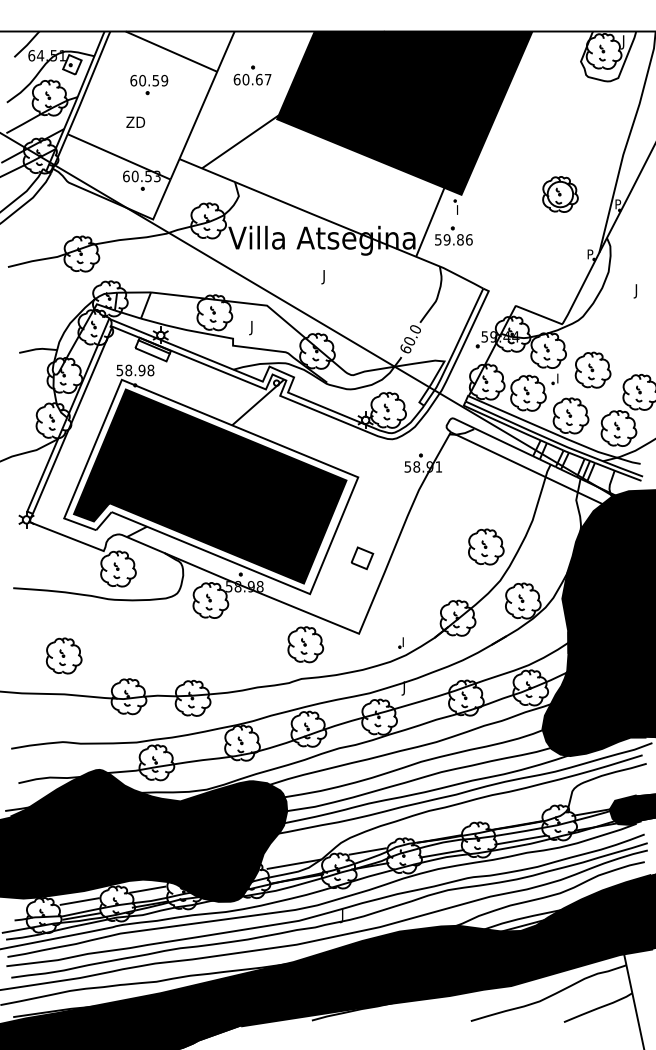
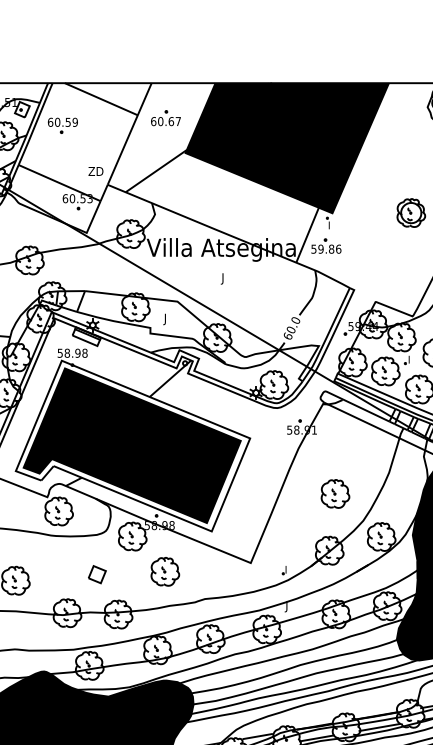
part: (149, 84) -> (63, 125), moved
text: (135, 121) -> (95, 170), moved
part: (486, 546) -> (335, 493), moved
part: (362, 558) -> (97, 574), moved
part: (305, 644) -> (165, 571), moved

